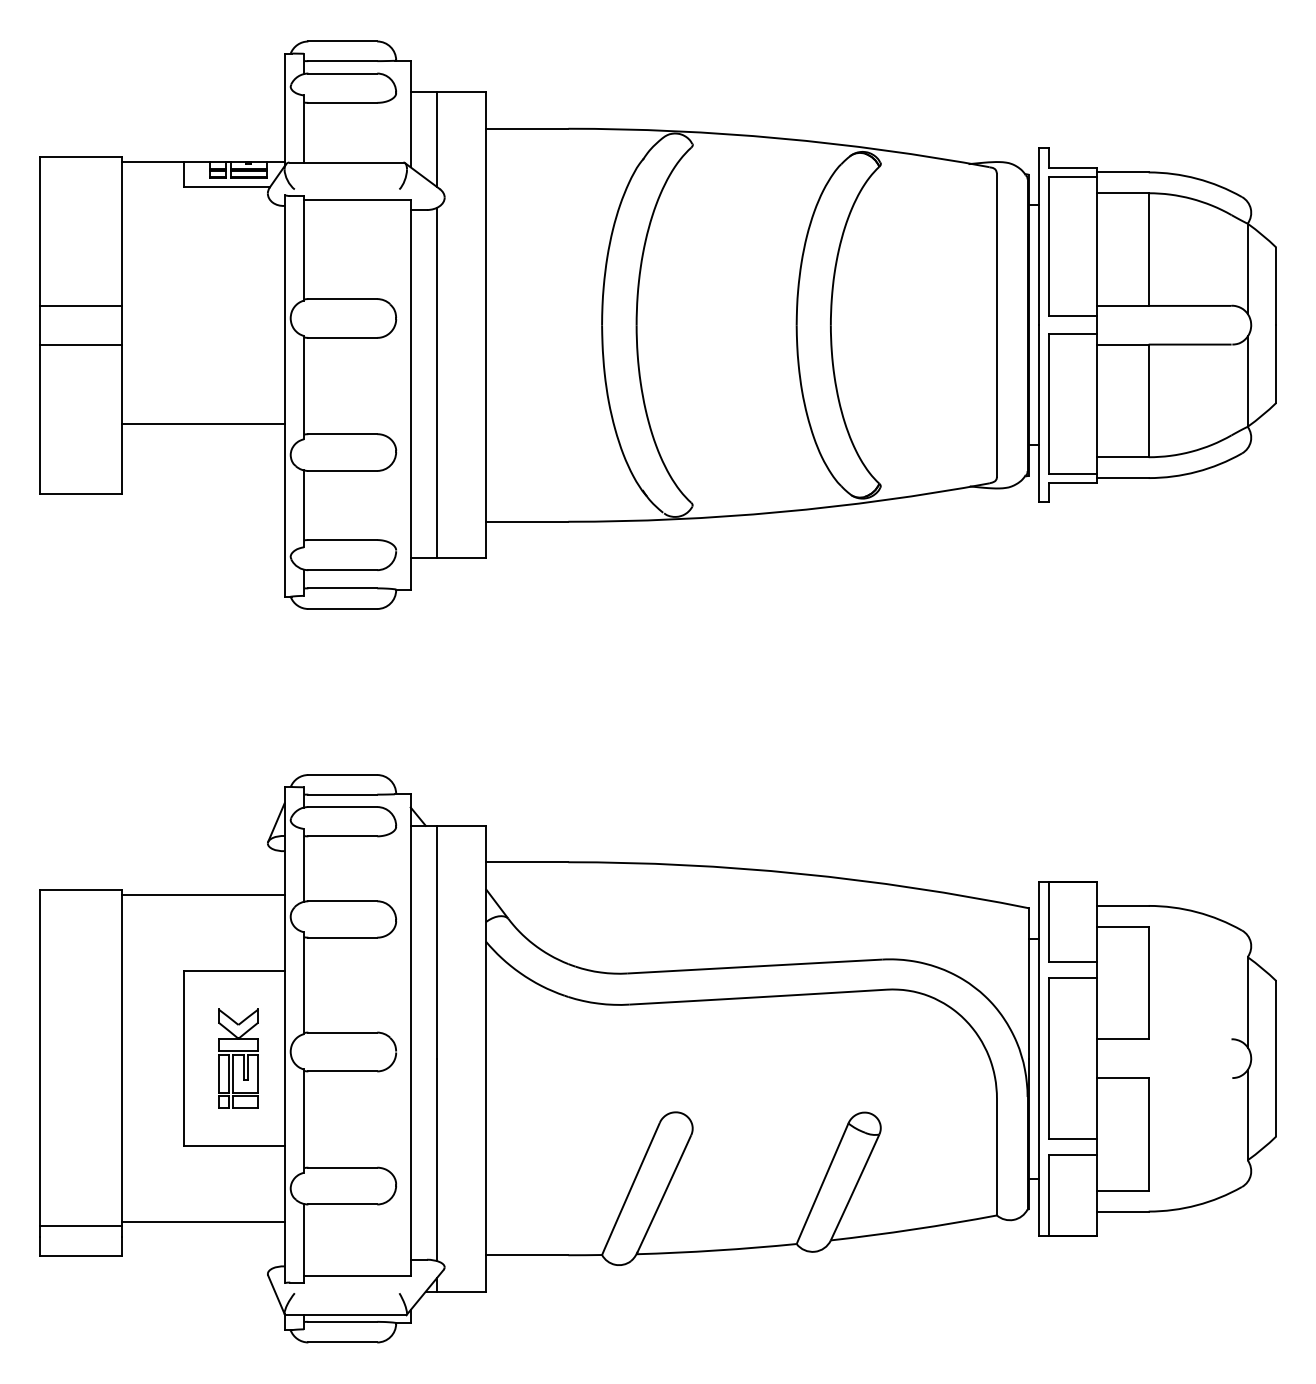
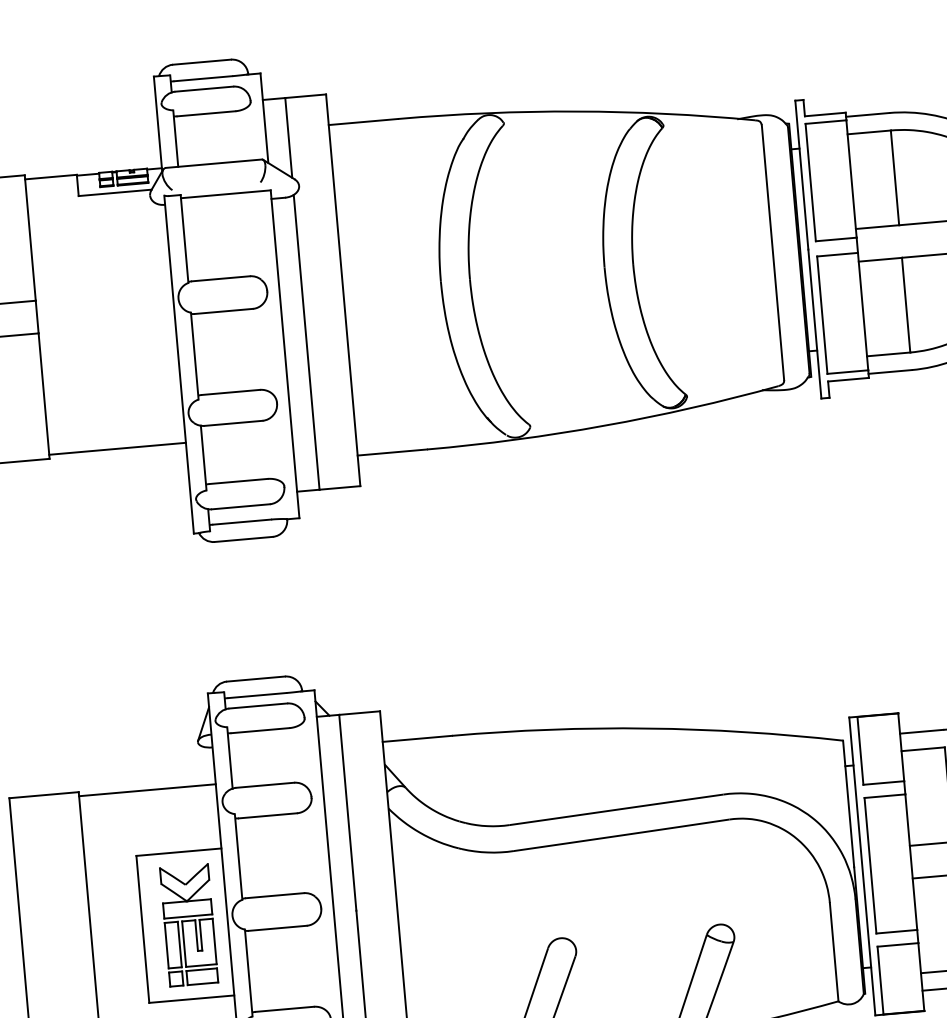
line: (203, 424) -> (117, 449), moved
part: (238, 1058) -> (189, 925), size x1.43

